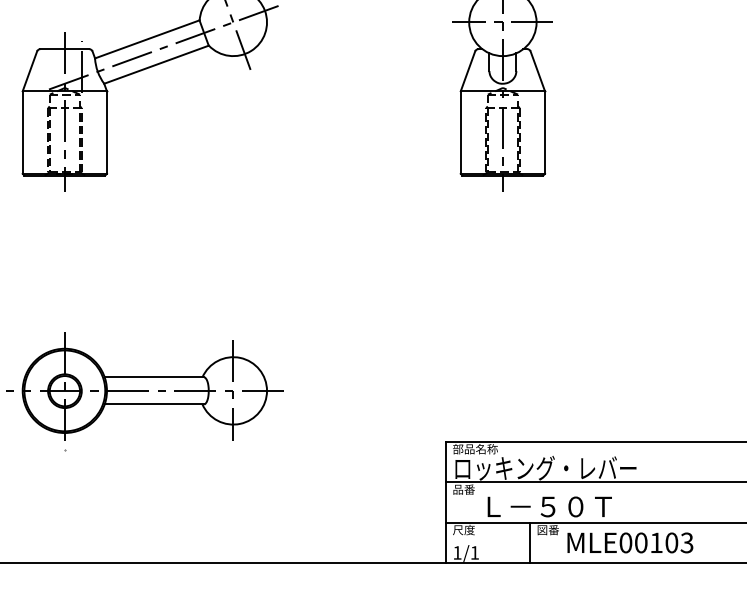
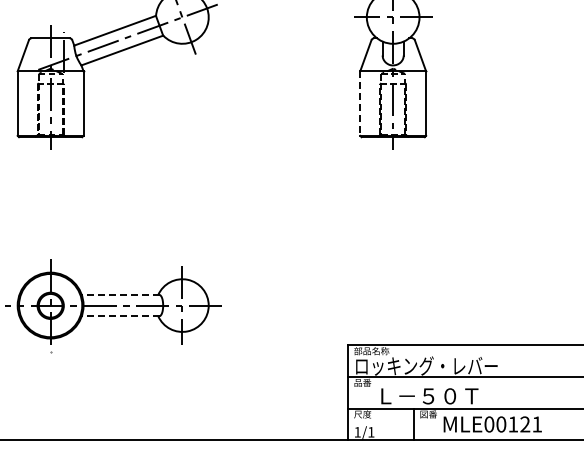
line: (461, 133) -> (360, 104), solid -> dashed
line: (154, 377) -> (120, 295), solid -> dashed
line: (154, 404) -> (120, 316), solid -> dashed
text: (678, 542) -> (530, 424), MLE00103 -> MLE00121

